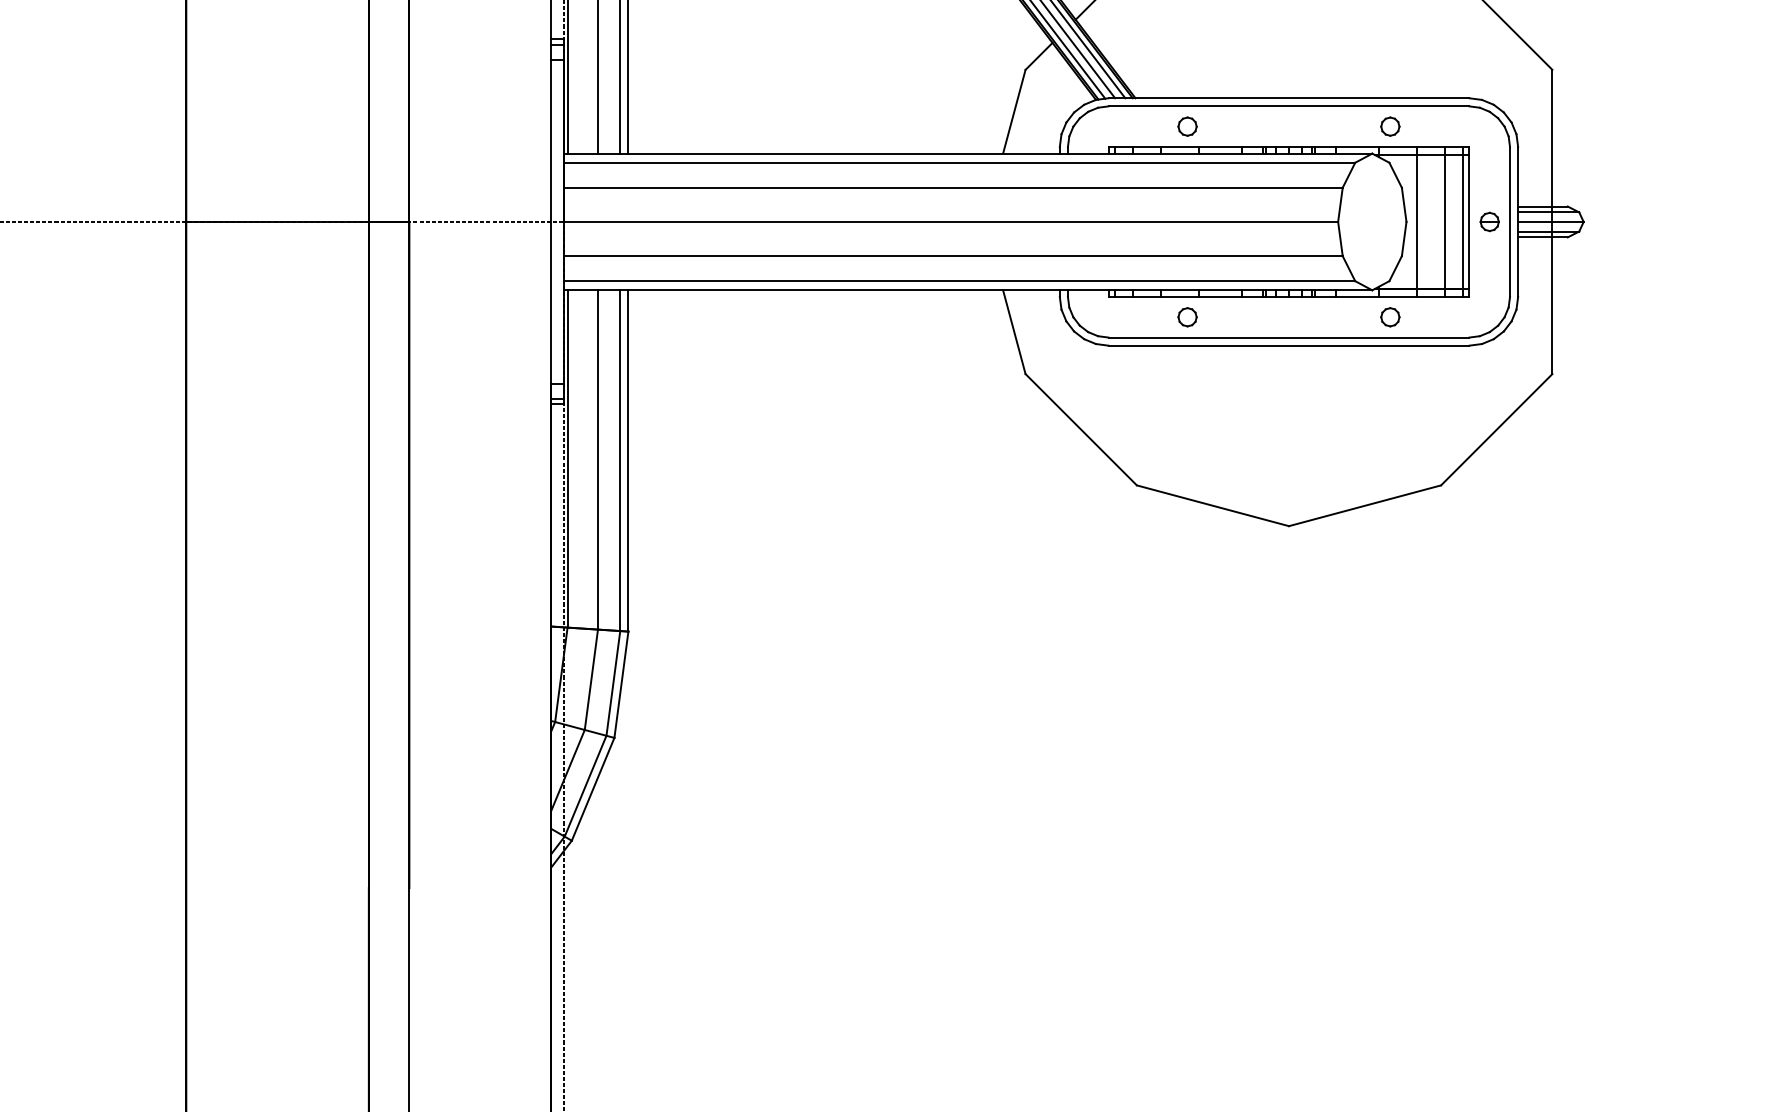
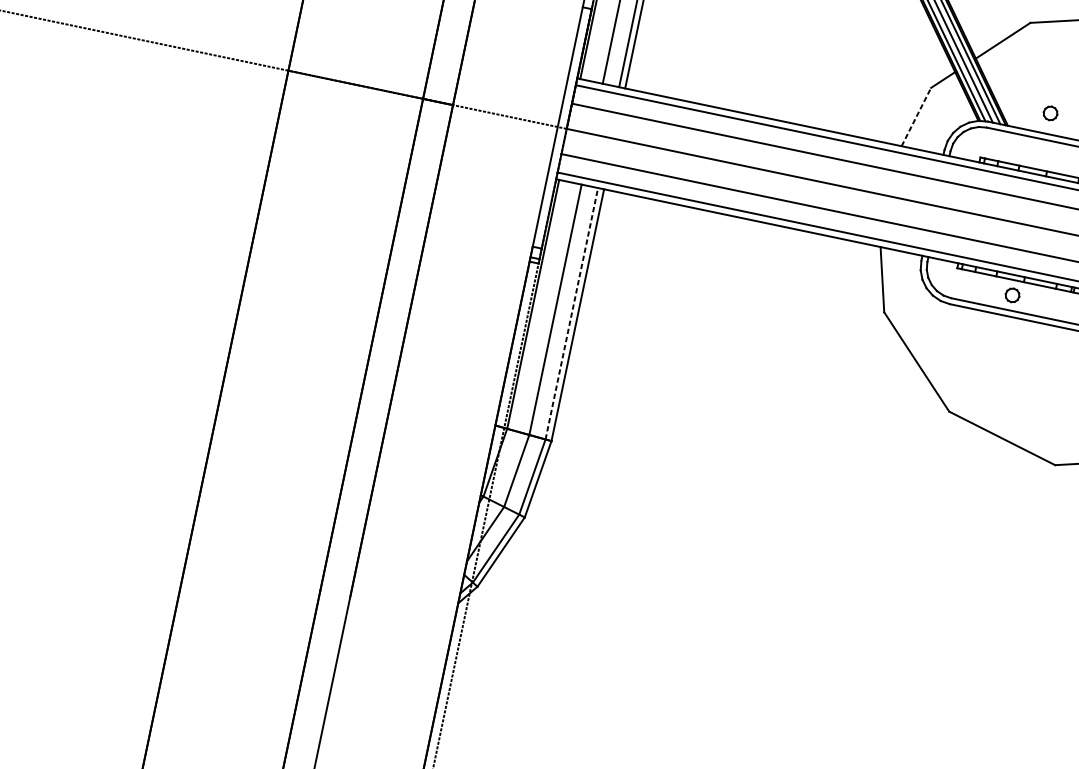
line: (1014, 111) -> (916, 116), solid -> dashed
part: (1187, 126) -> (1050, 113), moved
line: (620, 460) -> (572, 313), solid -> dashed

